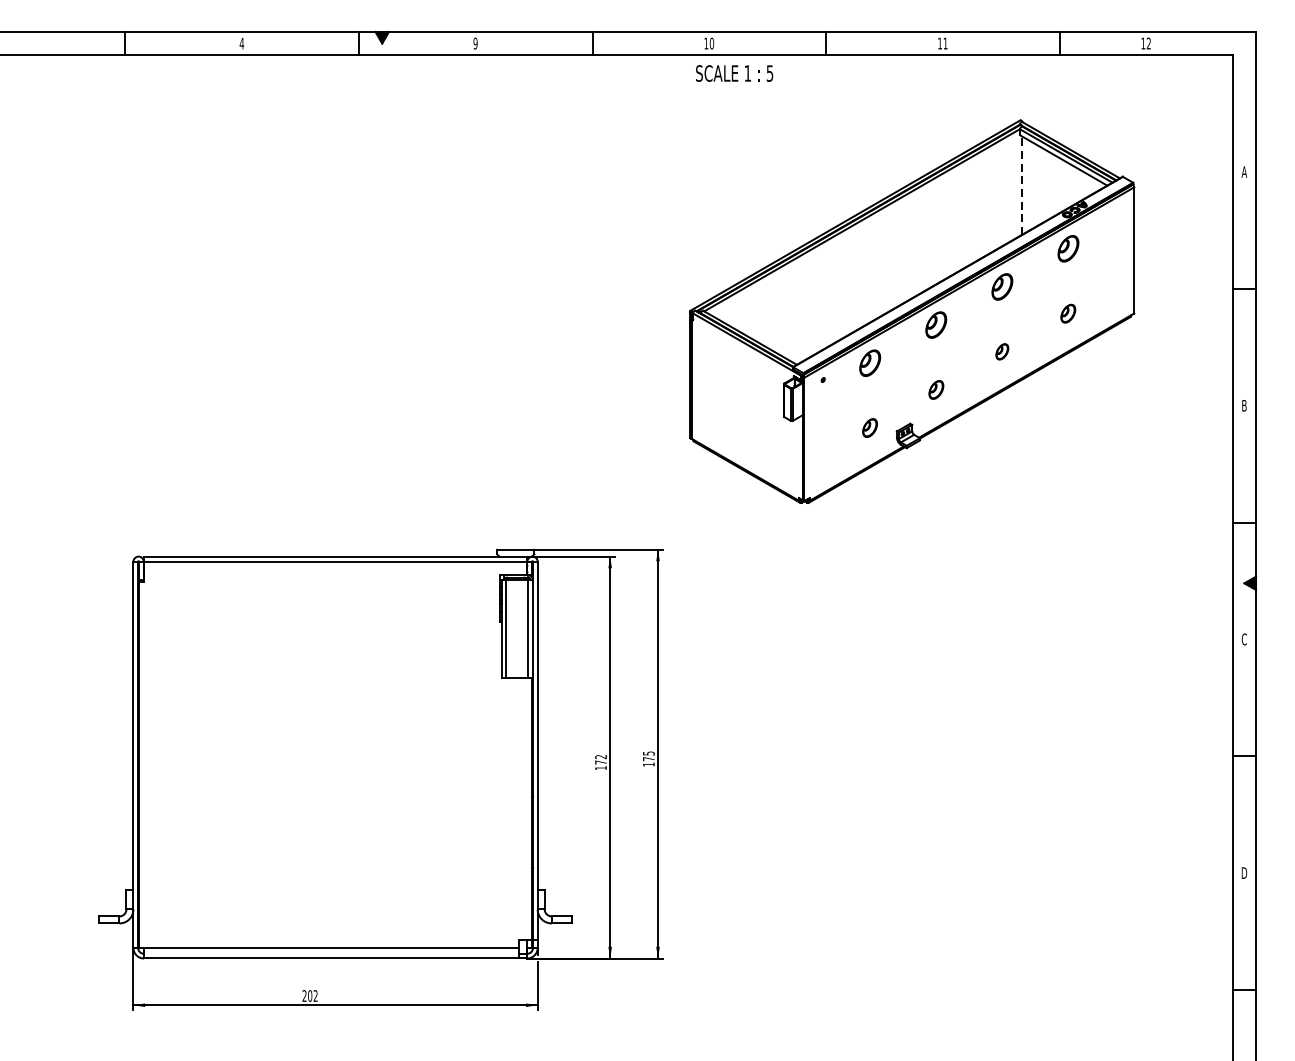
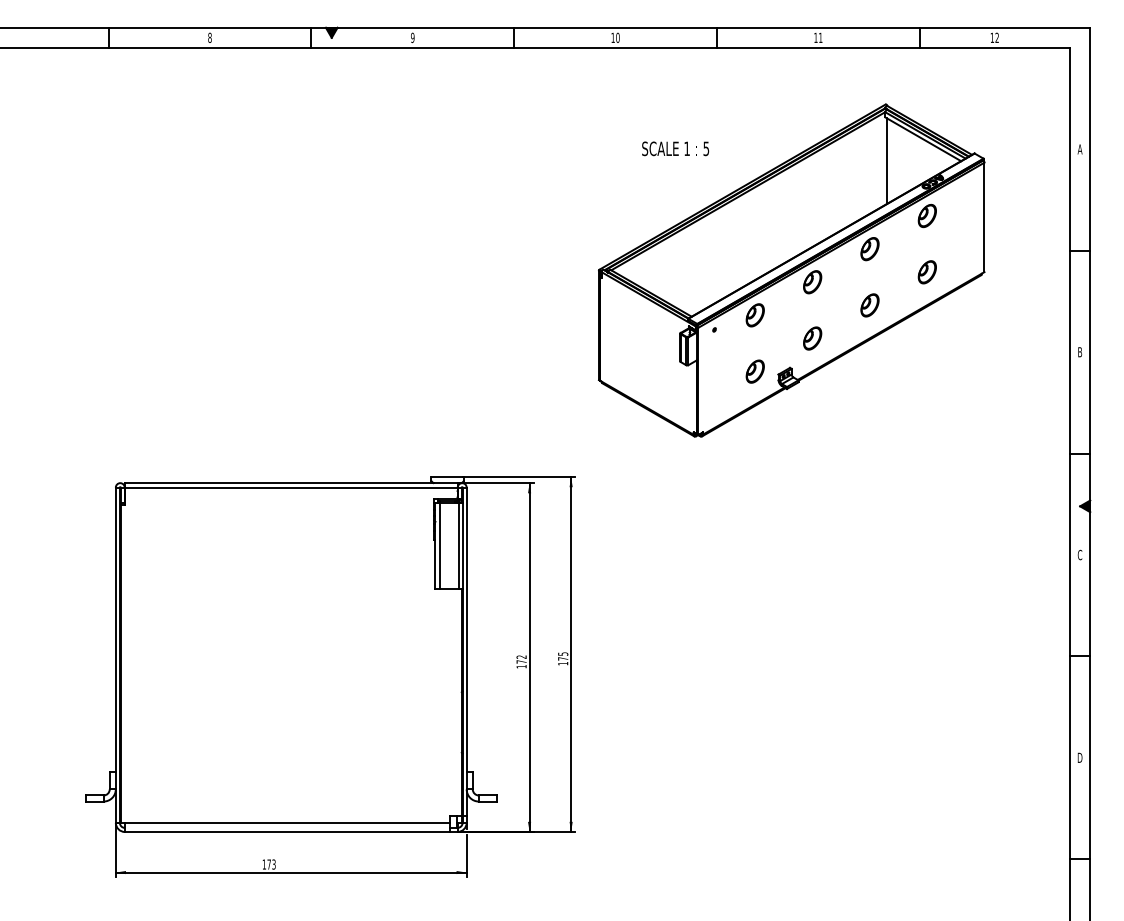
text: (241, 43) -> (209, 37), 4 -> 8
text: (734, 73) -> (675, 148), moved
line: (1021, 186) -> (886, 161), dashed -> solid
part: (1067, 313) -> (926, 272), size x1.43
part: (1001, 351) -> (869, 305), size x1.67
part: (936, 389) -> (812, 338), size x1.43
part: (869, 427) -> (754, 371), size x1.43
text: (309, 995) -> (268, 864), 202 -> 173

